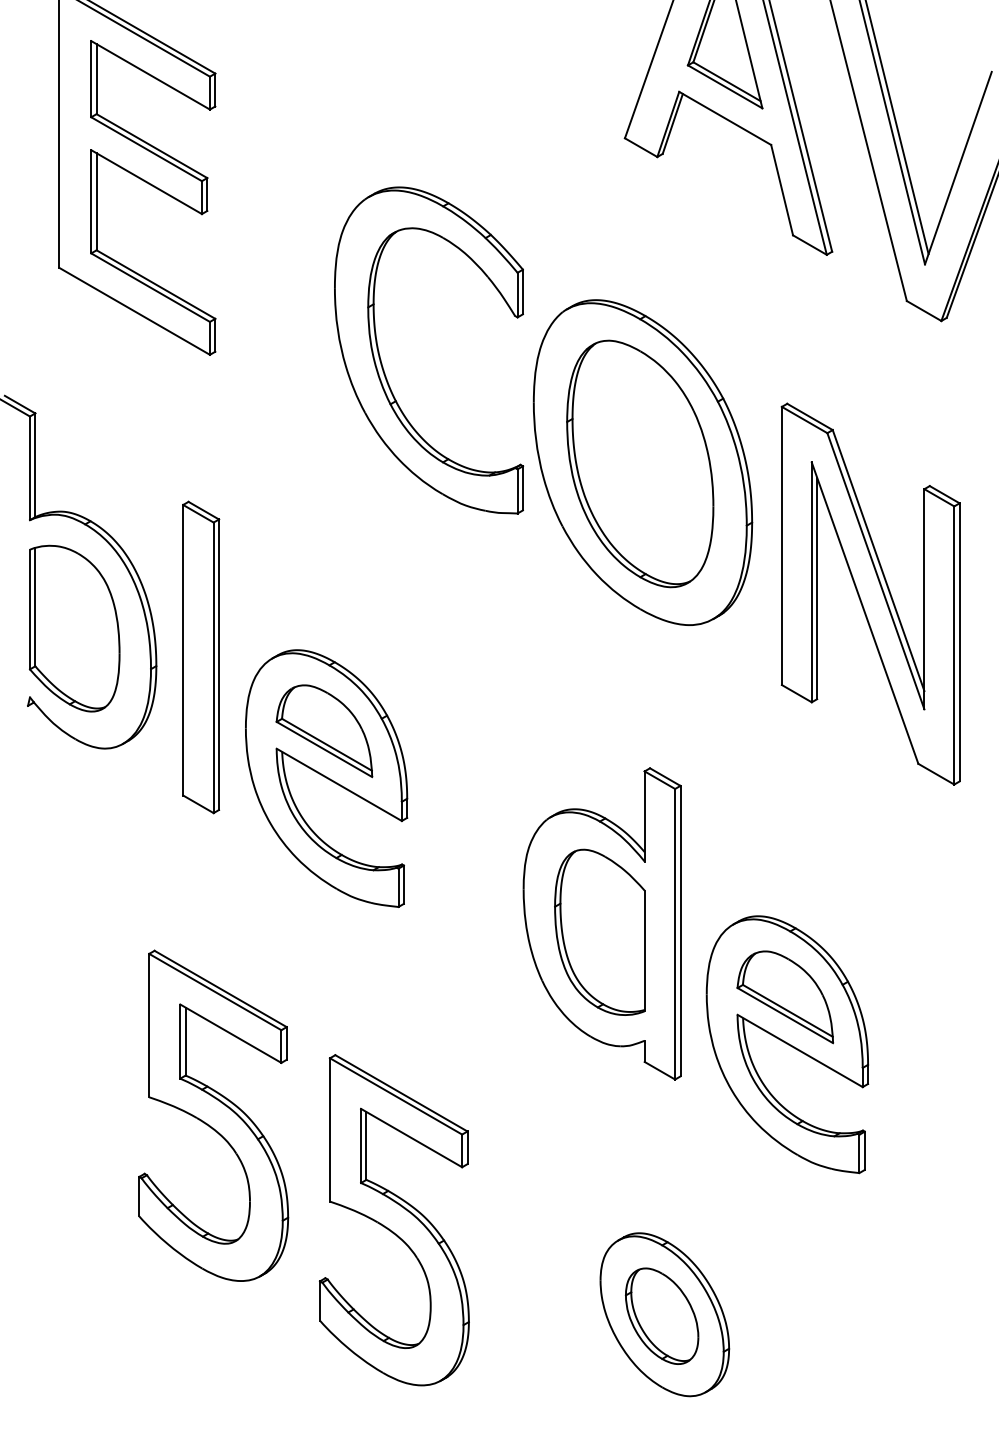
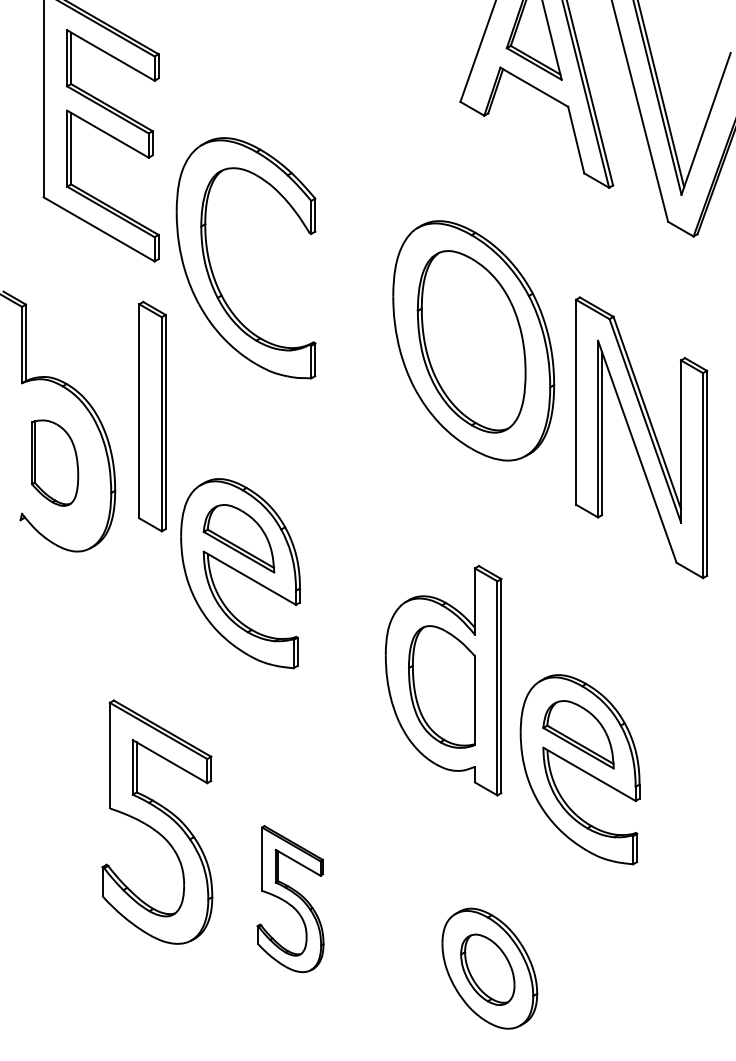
part: (383, 366) -> (212, 270), moved
part: (74, 628) -> (54, 463), size x0.7
part: (201, 657) -> (152, 416), moved
part: (394, 1220) -> (290, 899), size x0.6

